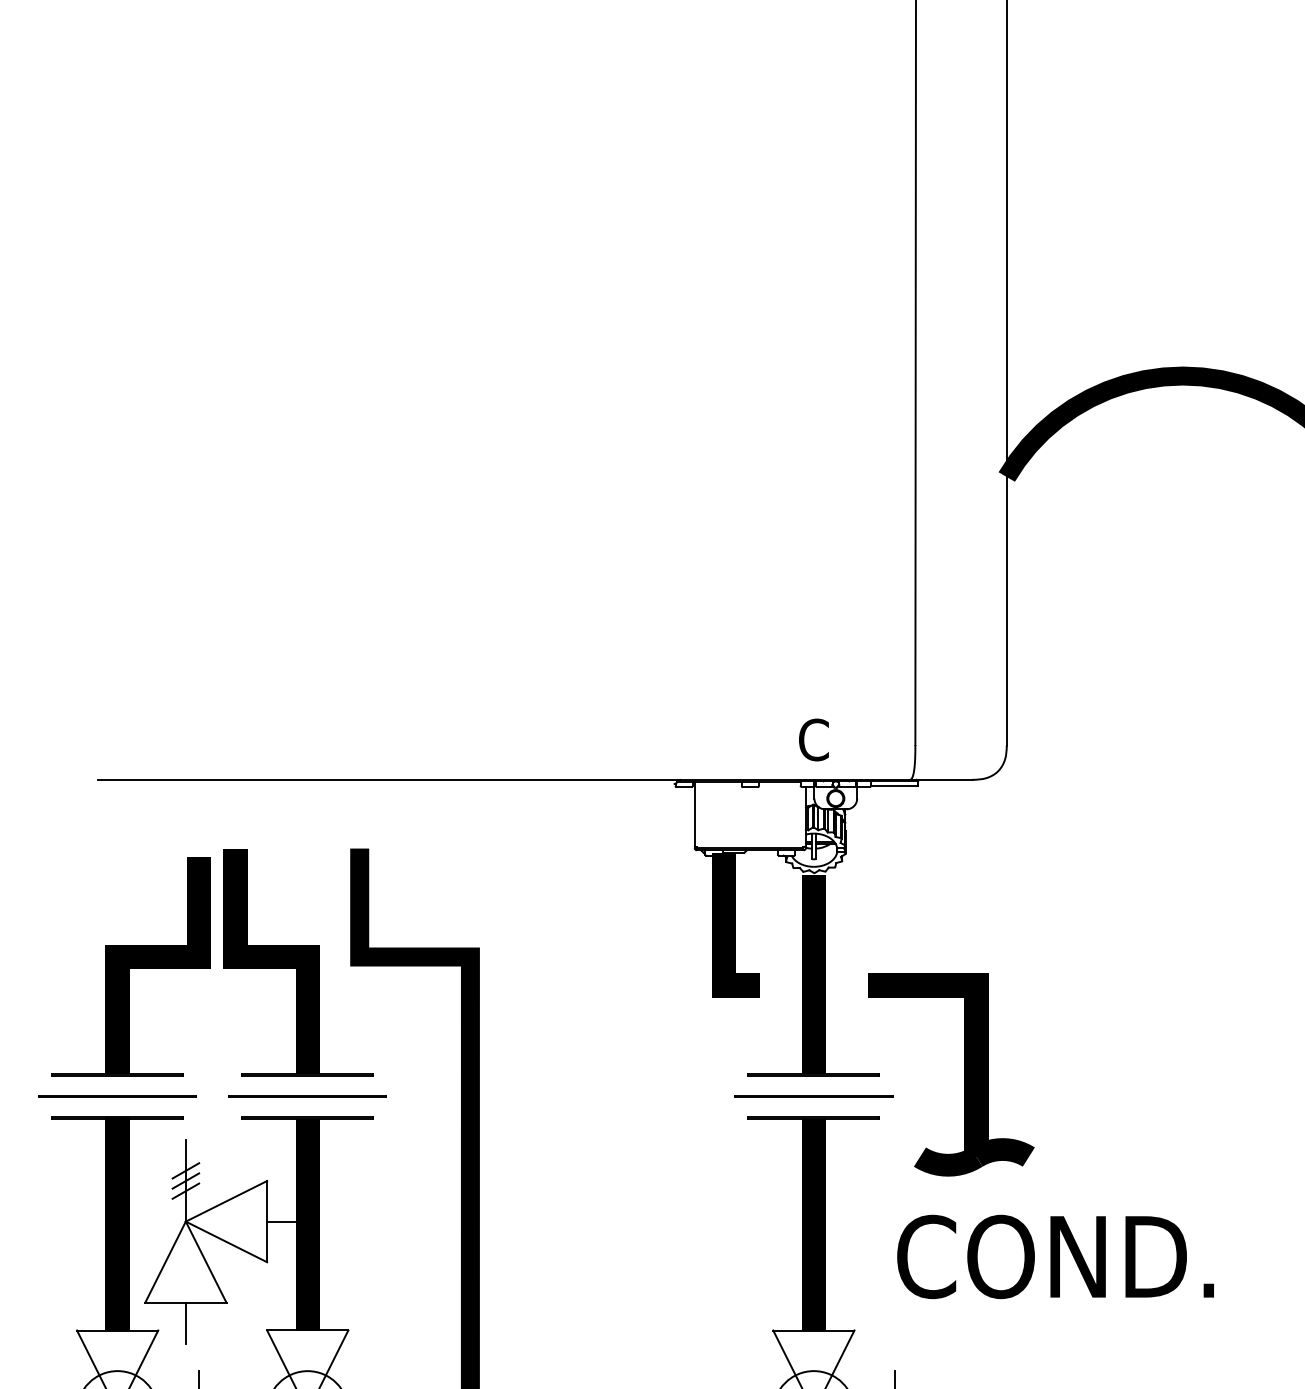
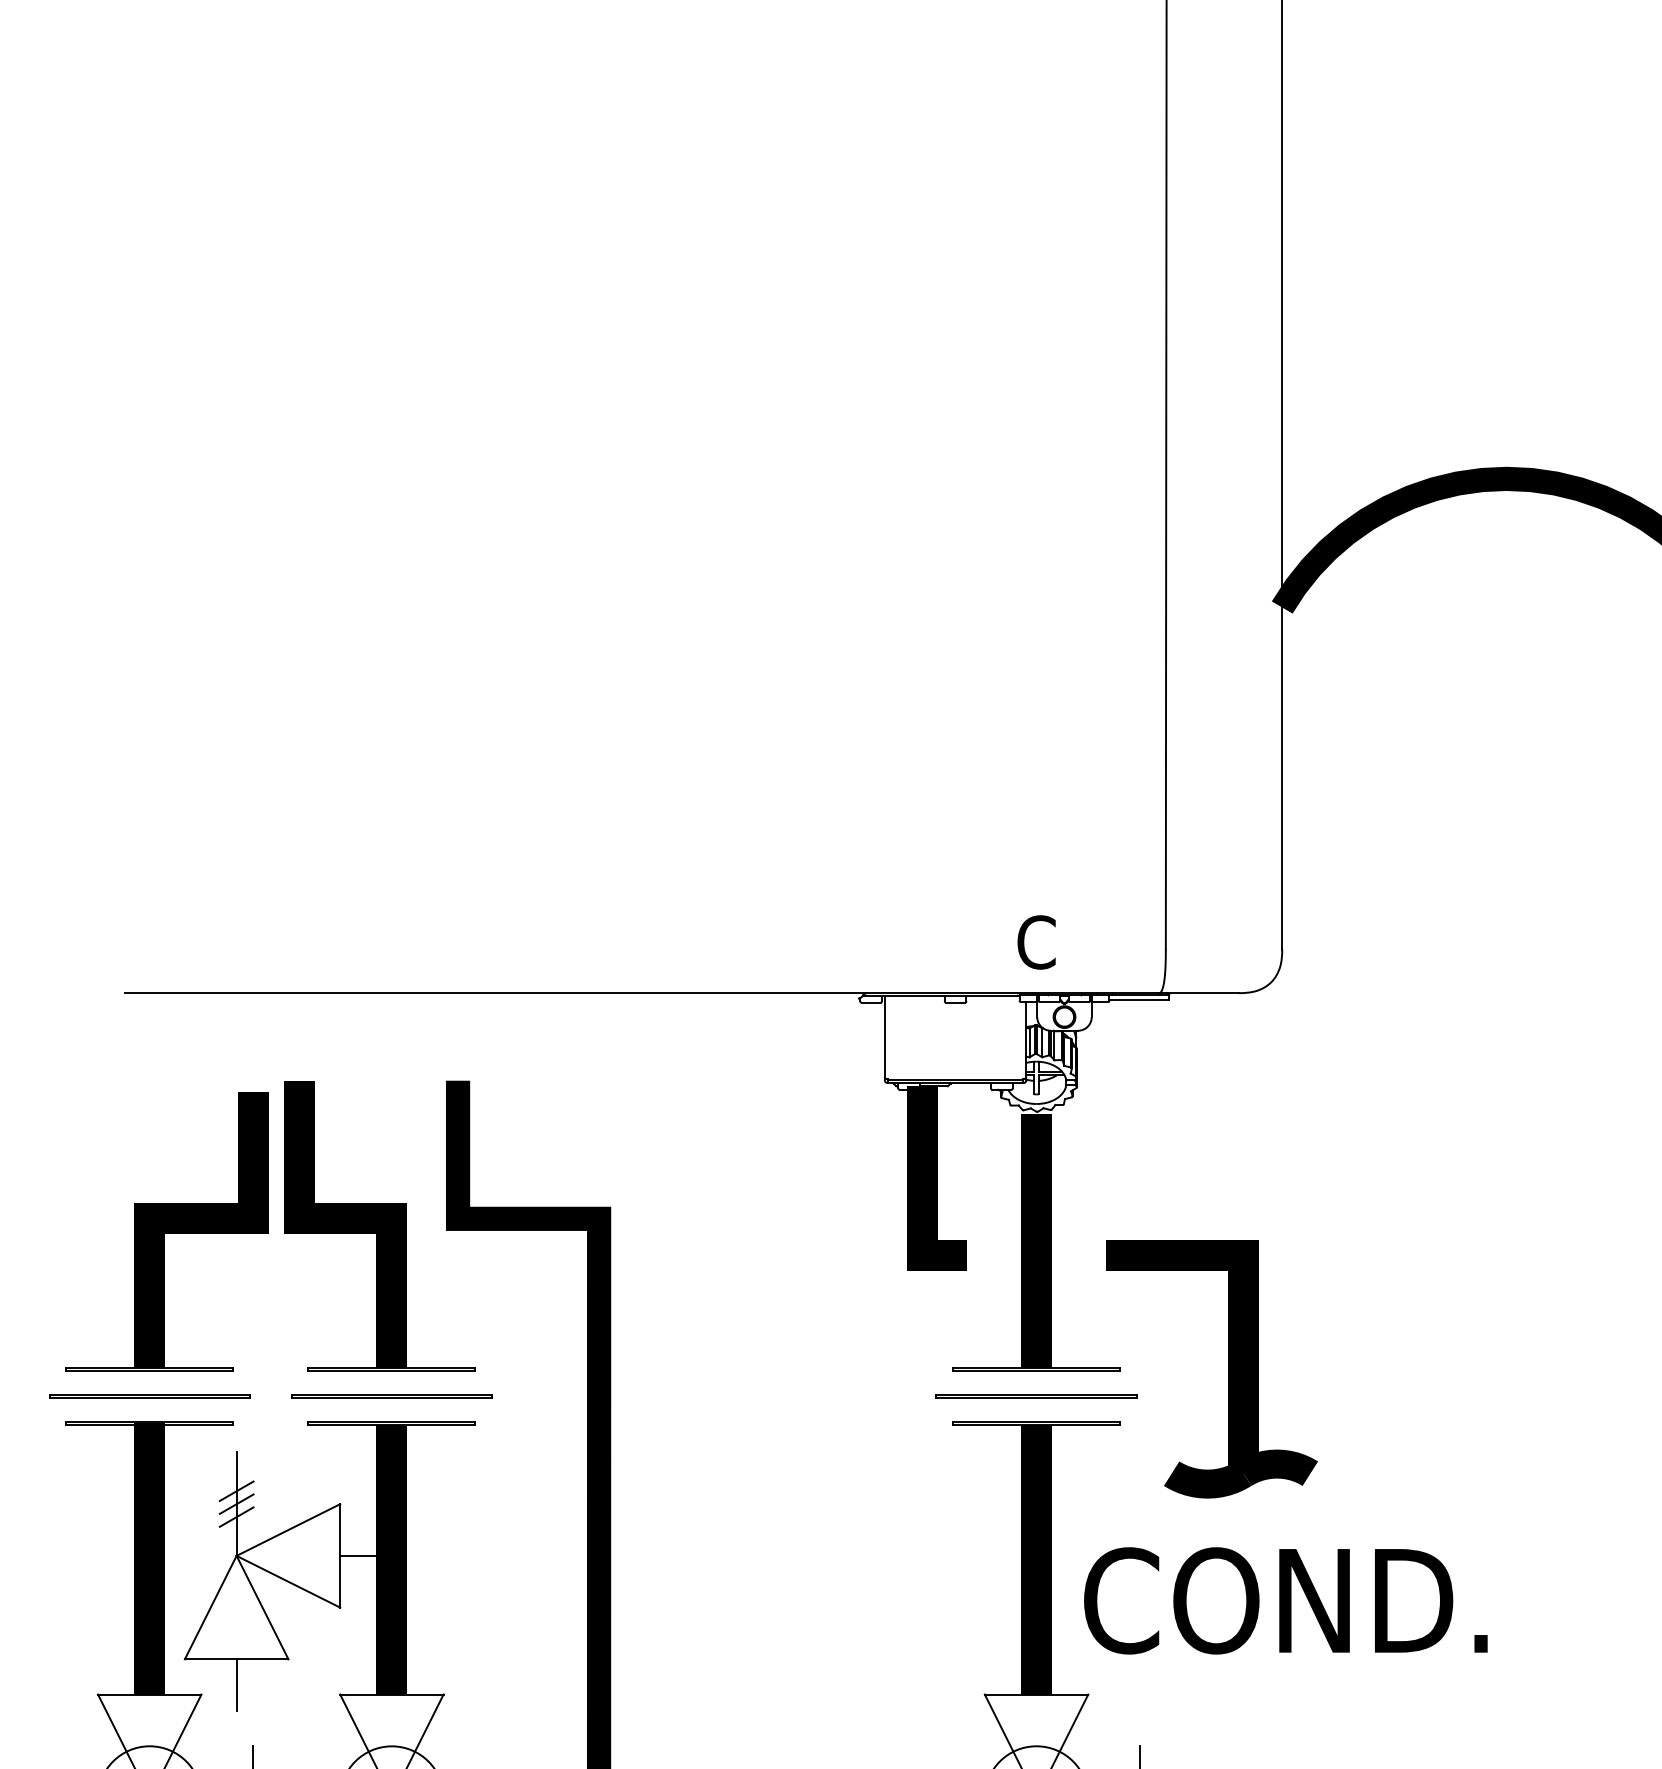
text: (1055, 1256) -> (1285, 1600), moved

